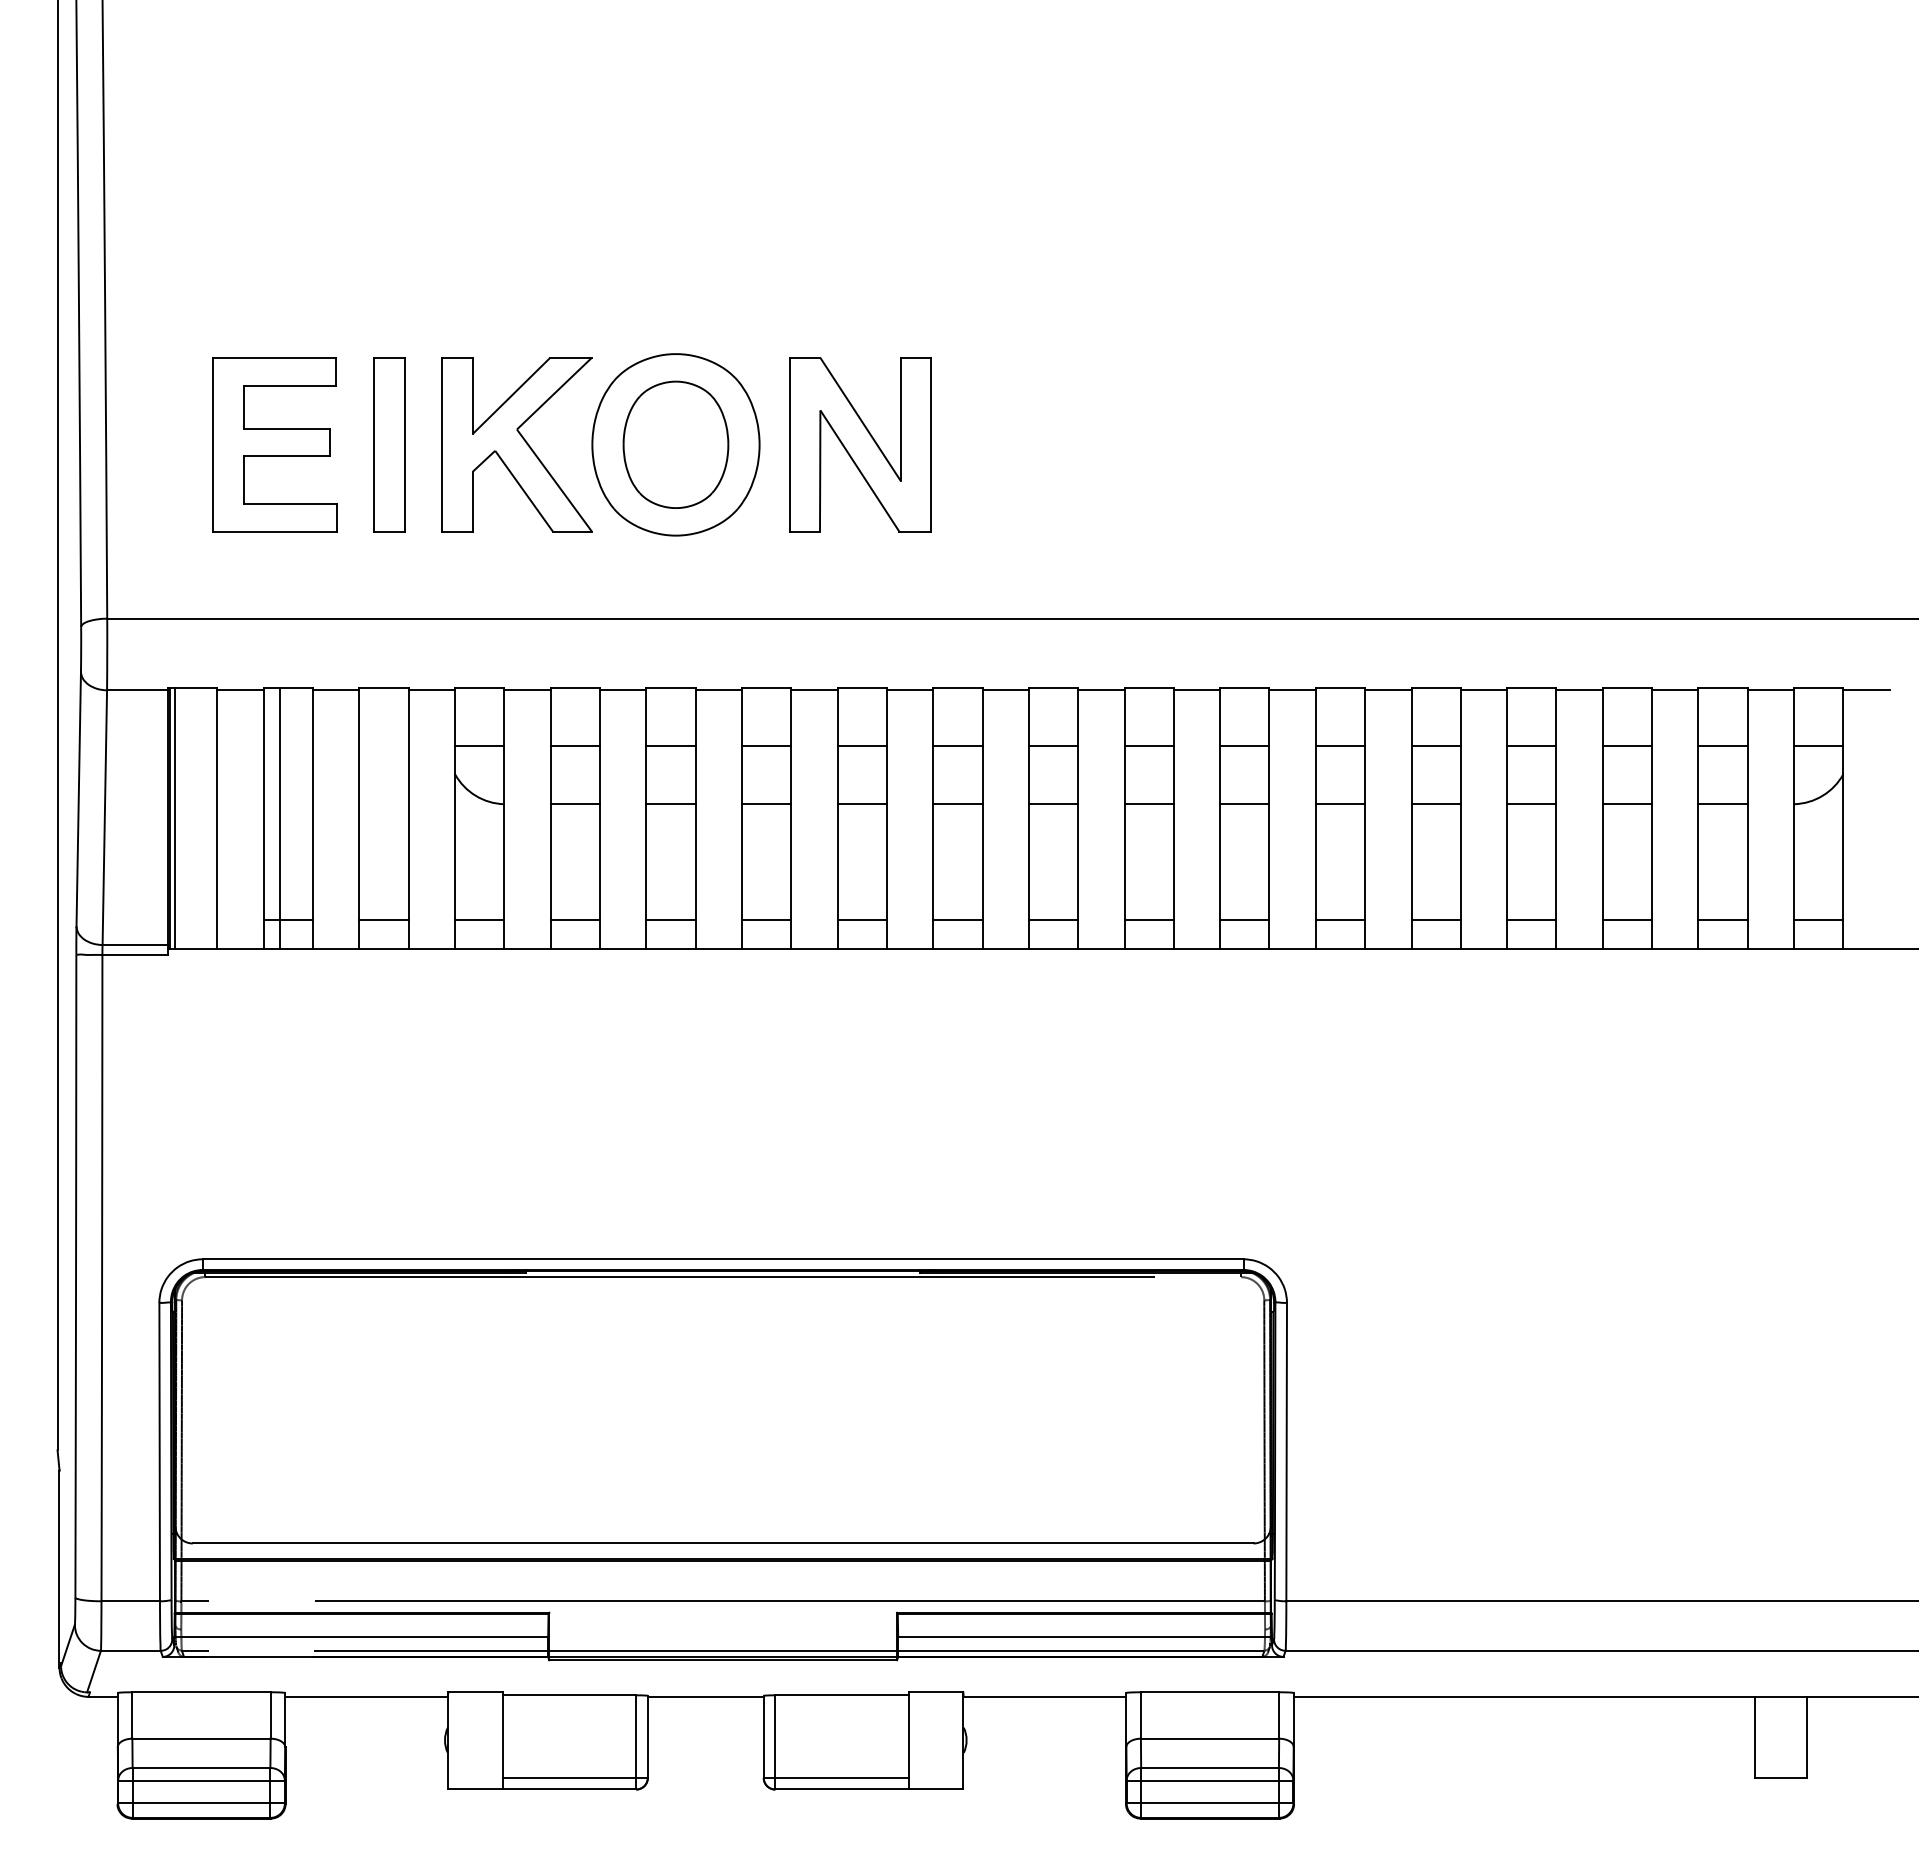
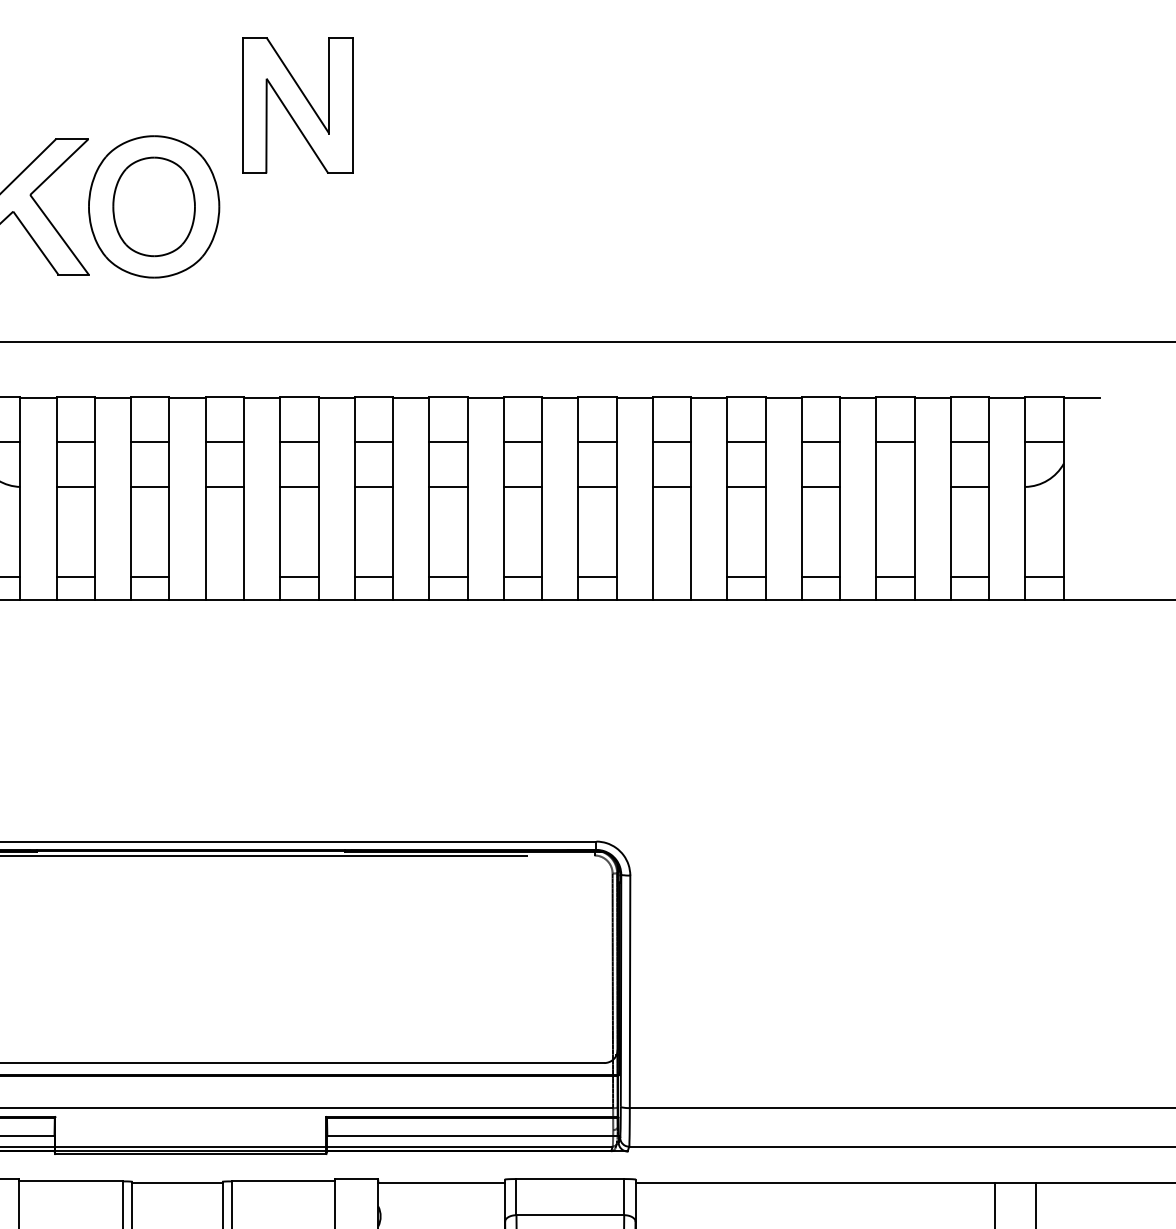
part: (860, 444) -> (297, 105), moved
line: (1627, 804) -> (895, 487), removed
line: (766, 920) -> (224, 577), removed
line: (1340, 920) -> (672, 577), removed

